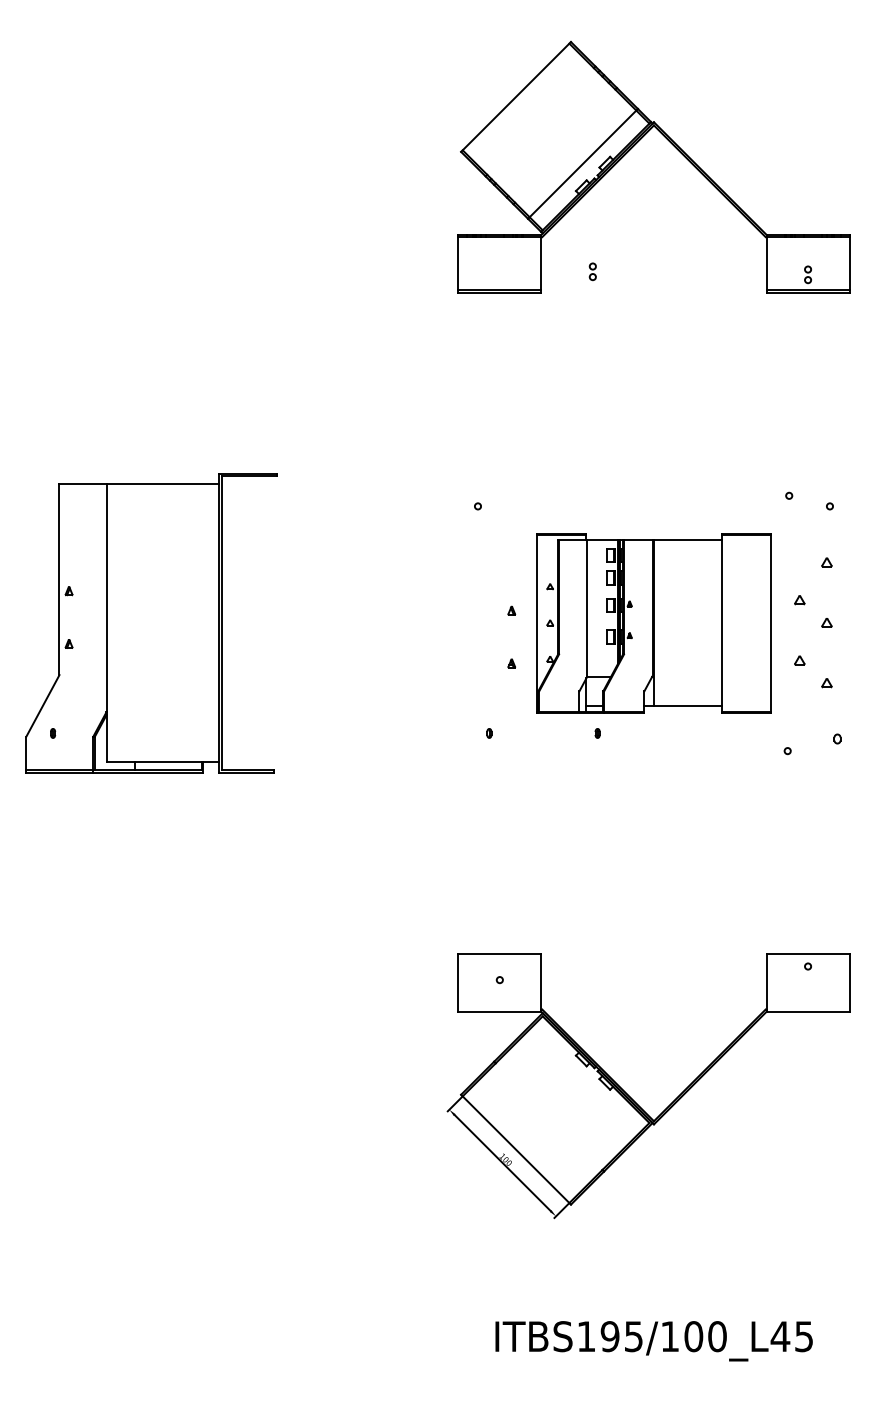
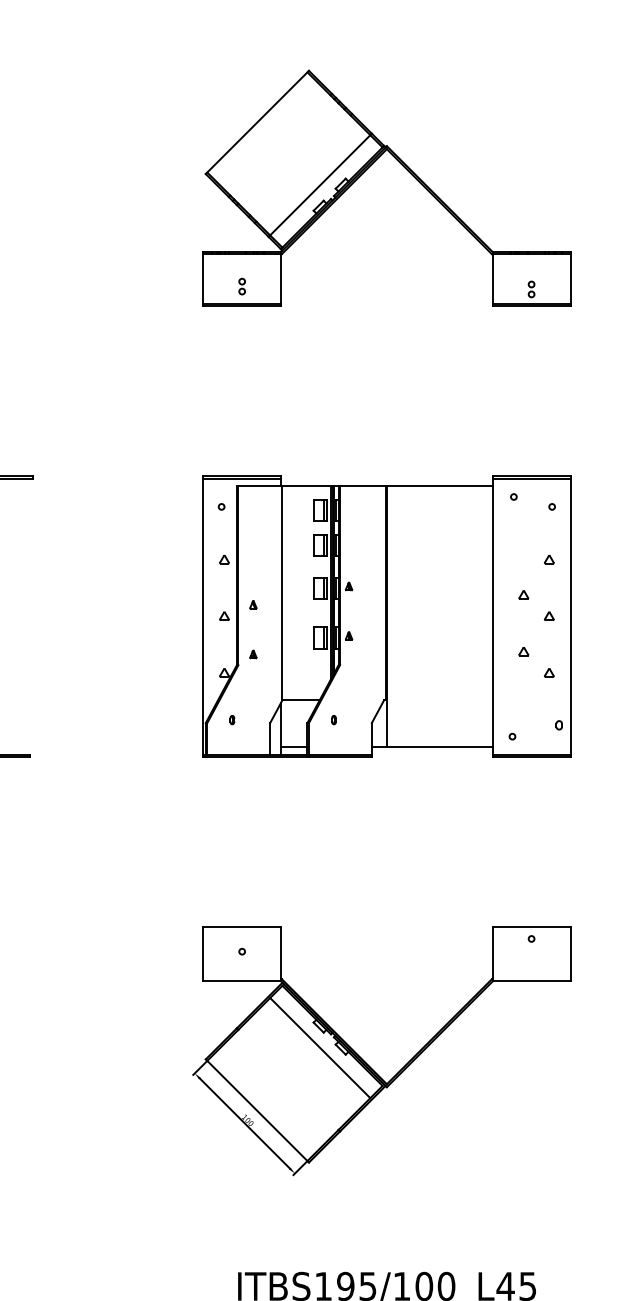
part: (592, 271) -> (241, 286), moved
part: (653, 623) -> (386, 616), size x1.67
line: (582, 1082) -> (319, 1047), added

